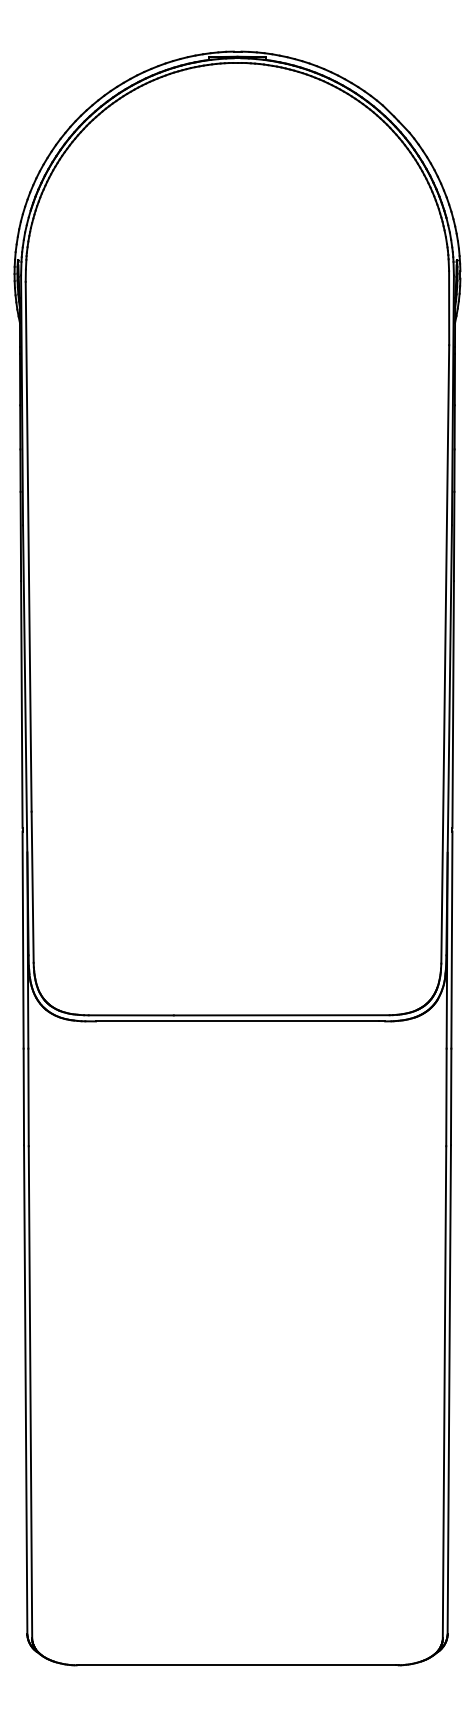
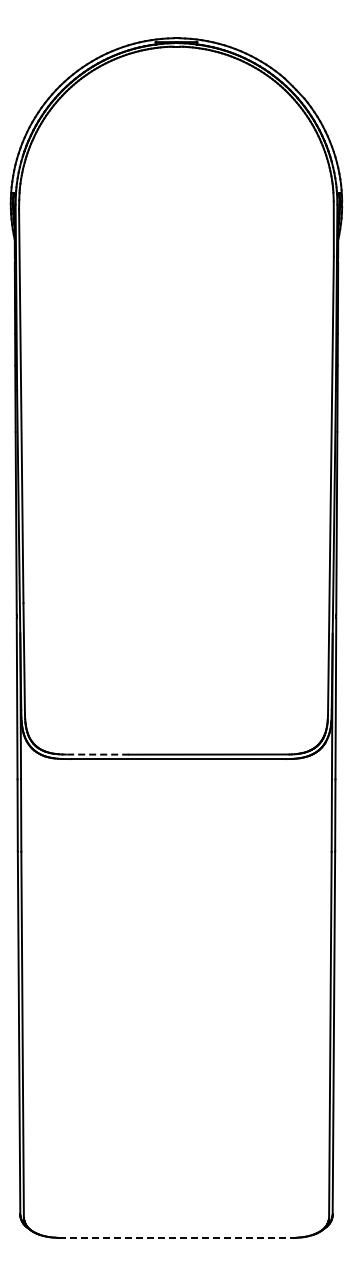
line: (131, 1015) -> (97, 754), solid -> dashed
line: (237, 1665) -> (176, 1237), solid -> dashed

